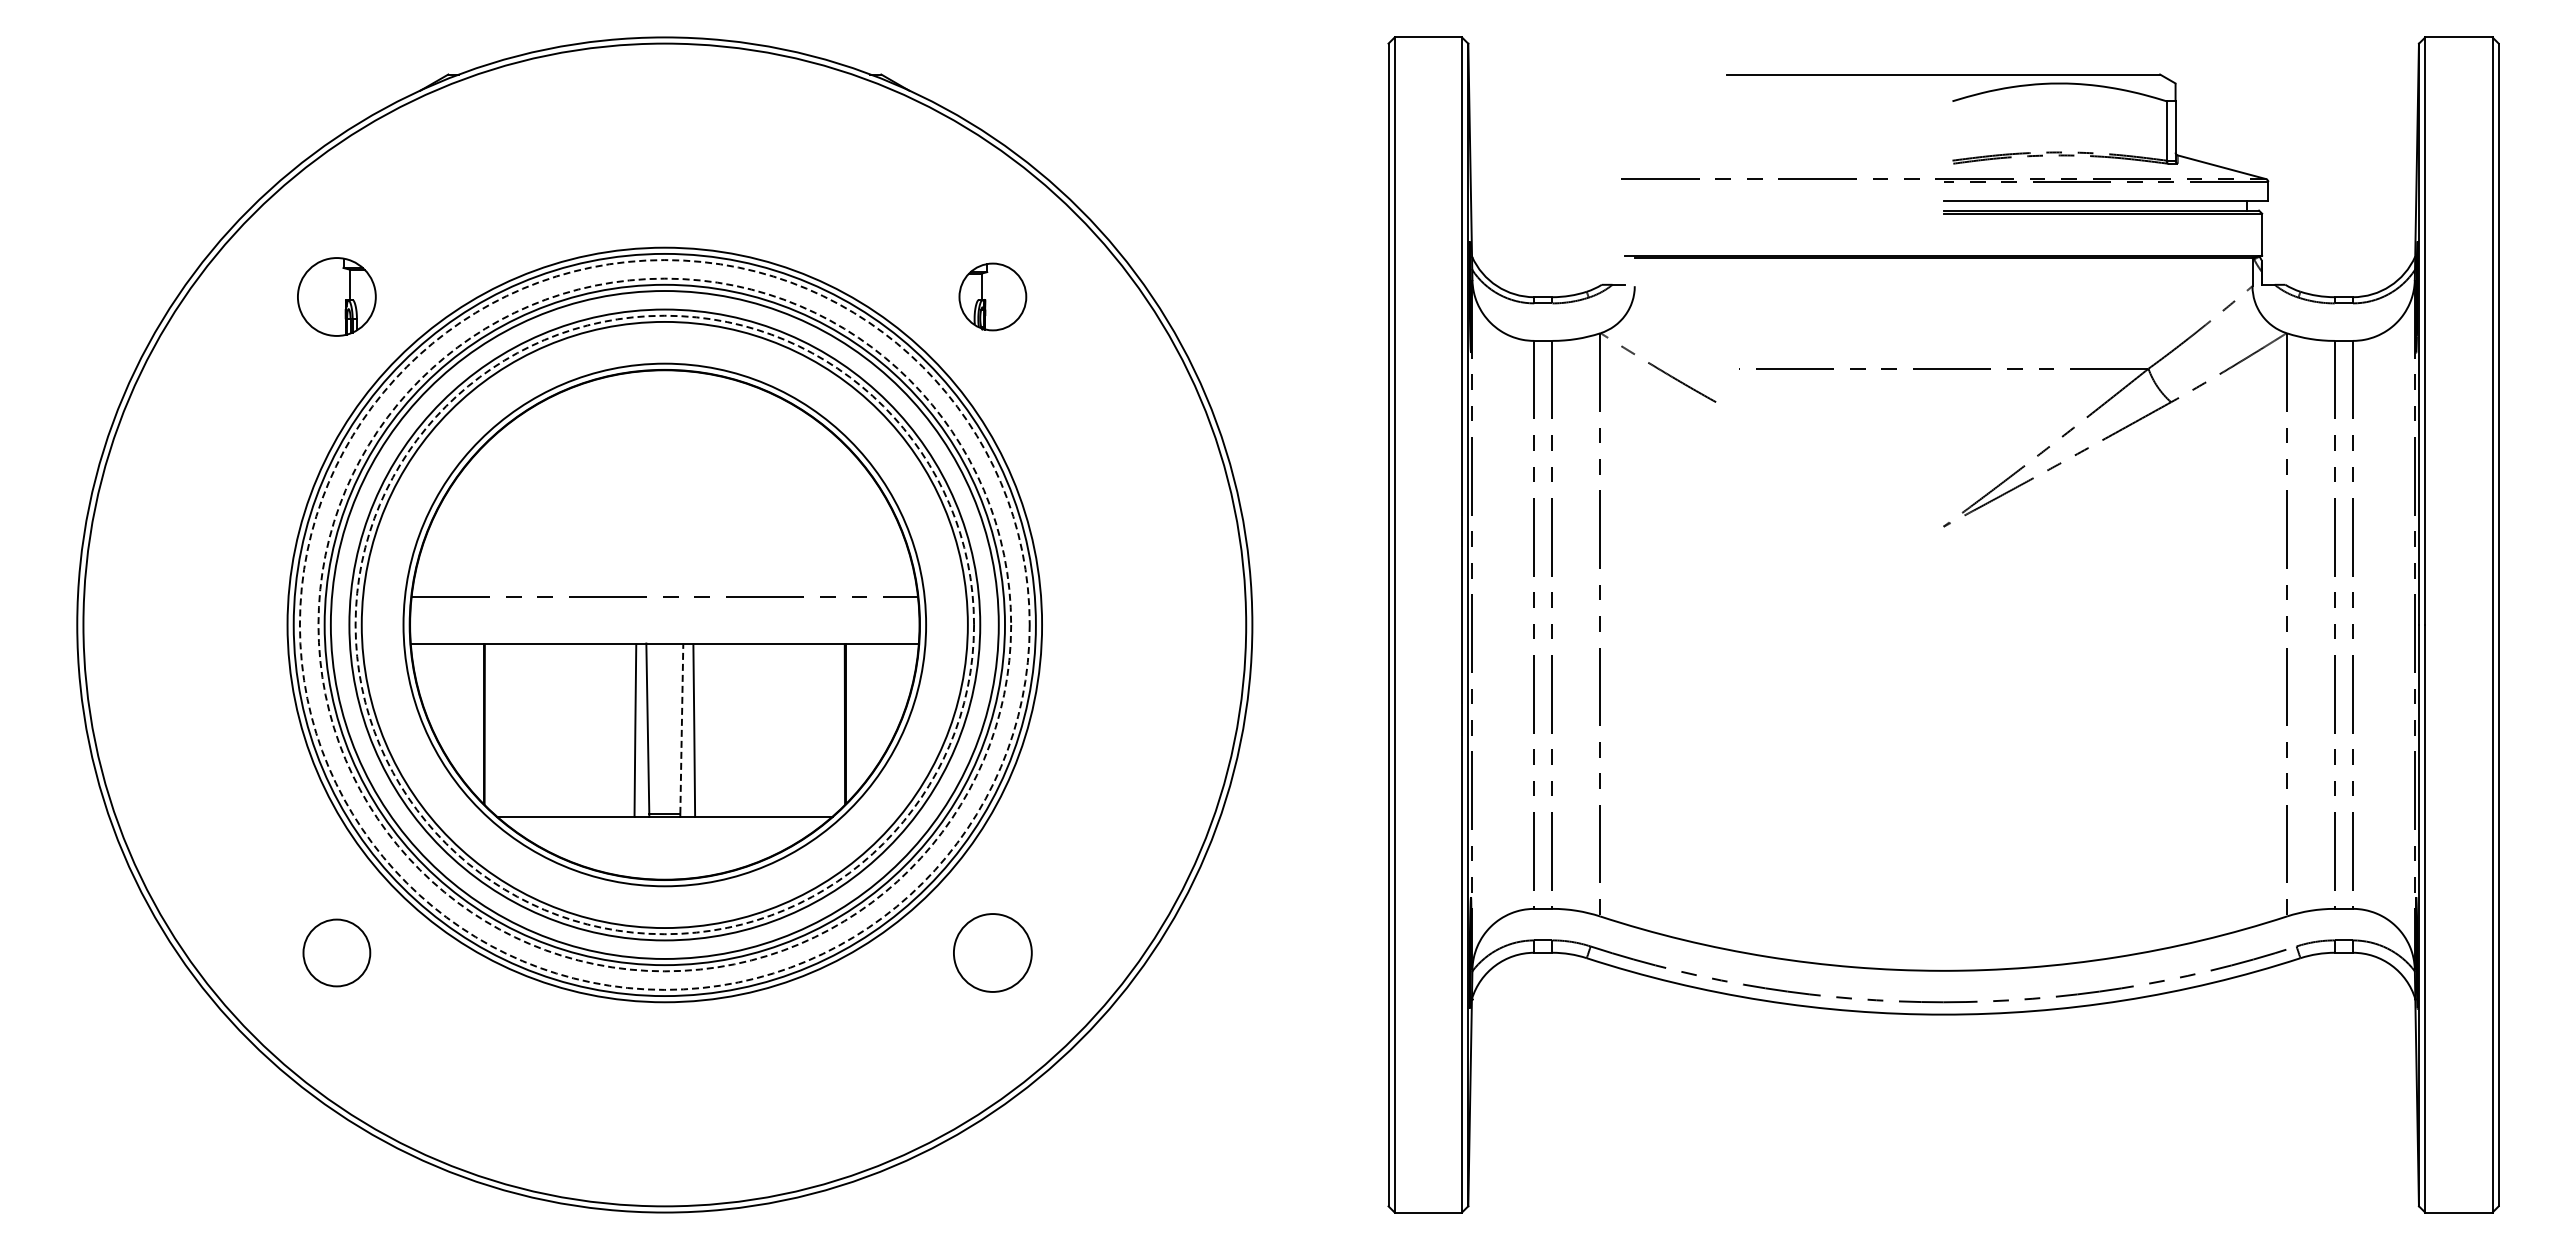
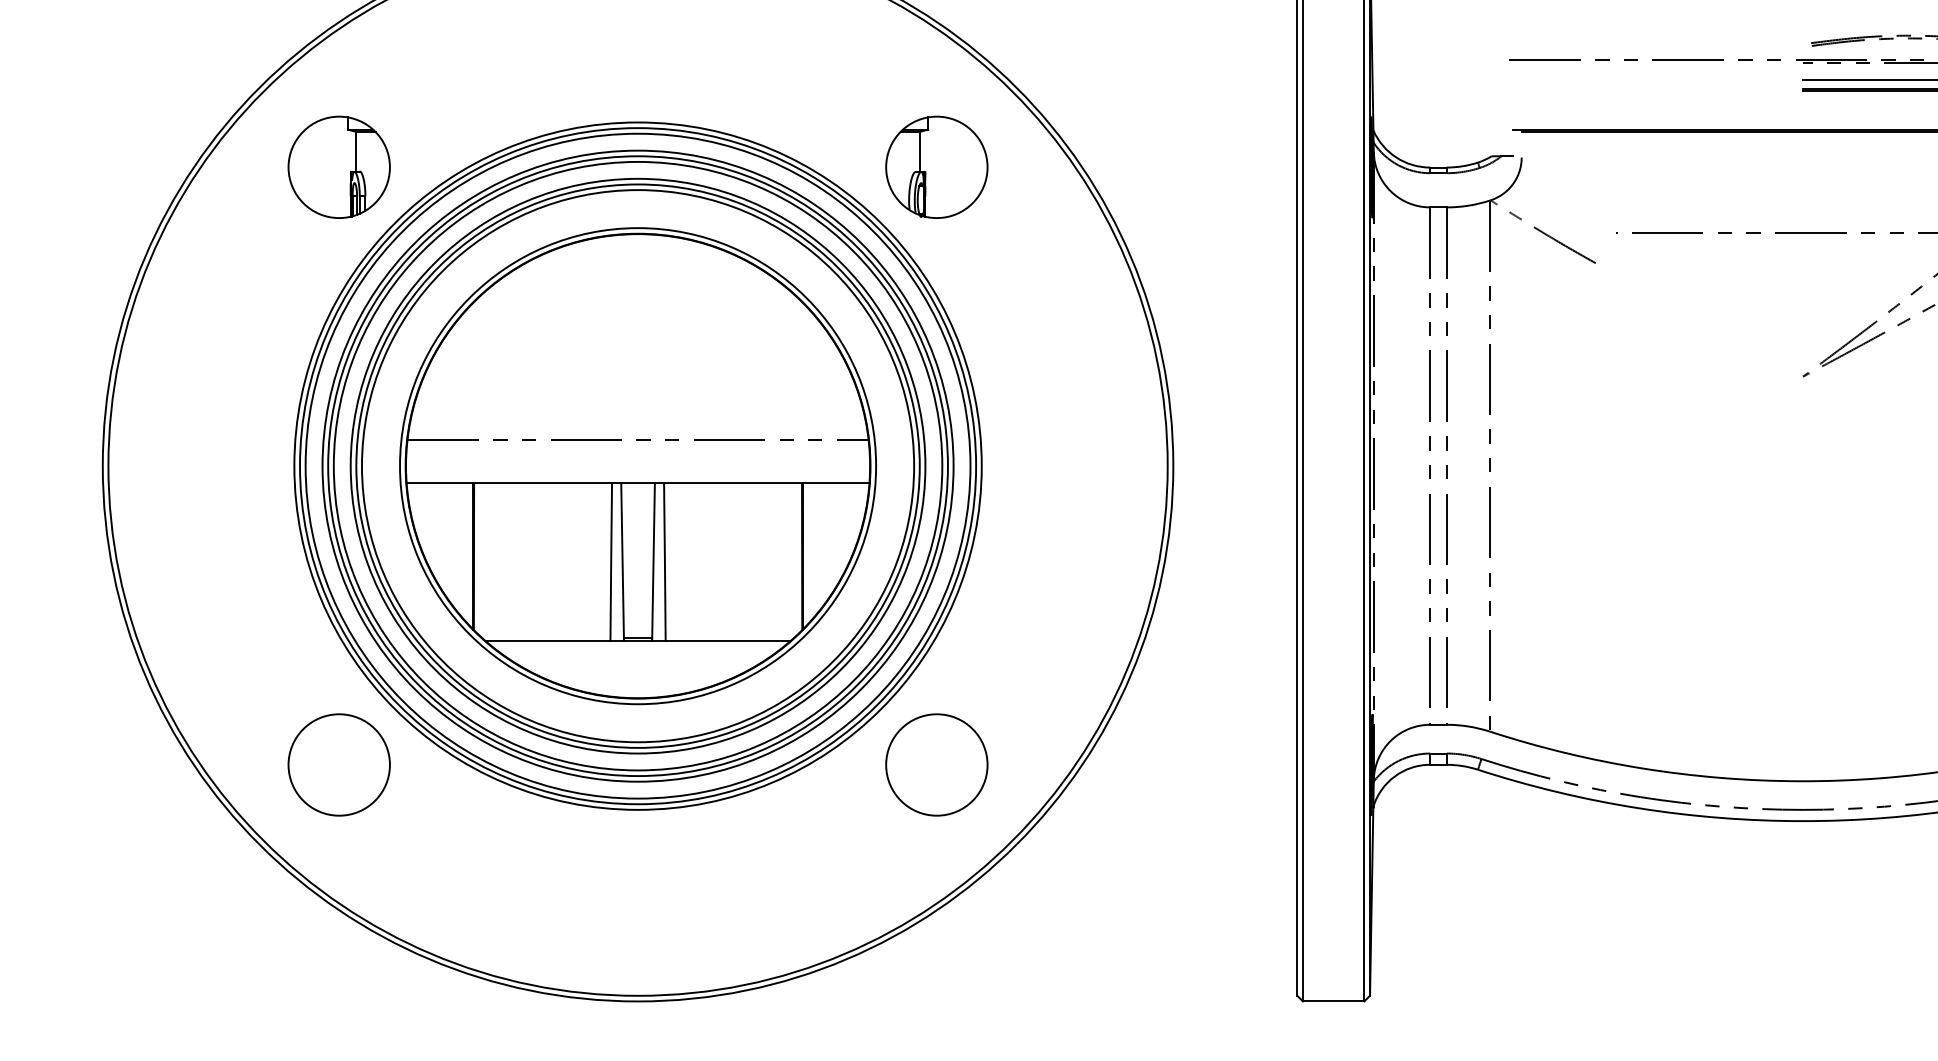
part: (336, 296) -> (338, 166), size x1.43
part: (992, 296) -> (936, 166), size x1.67
circle: (664, 624) -> (637, 465), dashed -> solid
circle: (664, 624) -> (637, 465), dashed -> solid
circle: (664, 624) -> (637, 465), dashed -> solid
line: (681, 728) -> (653, 560), dashed -> solid
circle: (336, 952) -> (338, 764), size x1.67
circle: (992, 952) -> (936, 764), size x1.43

